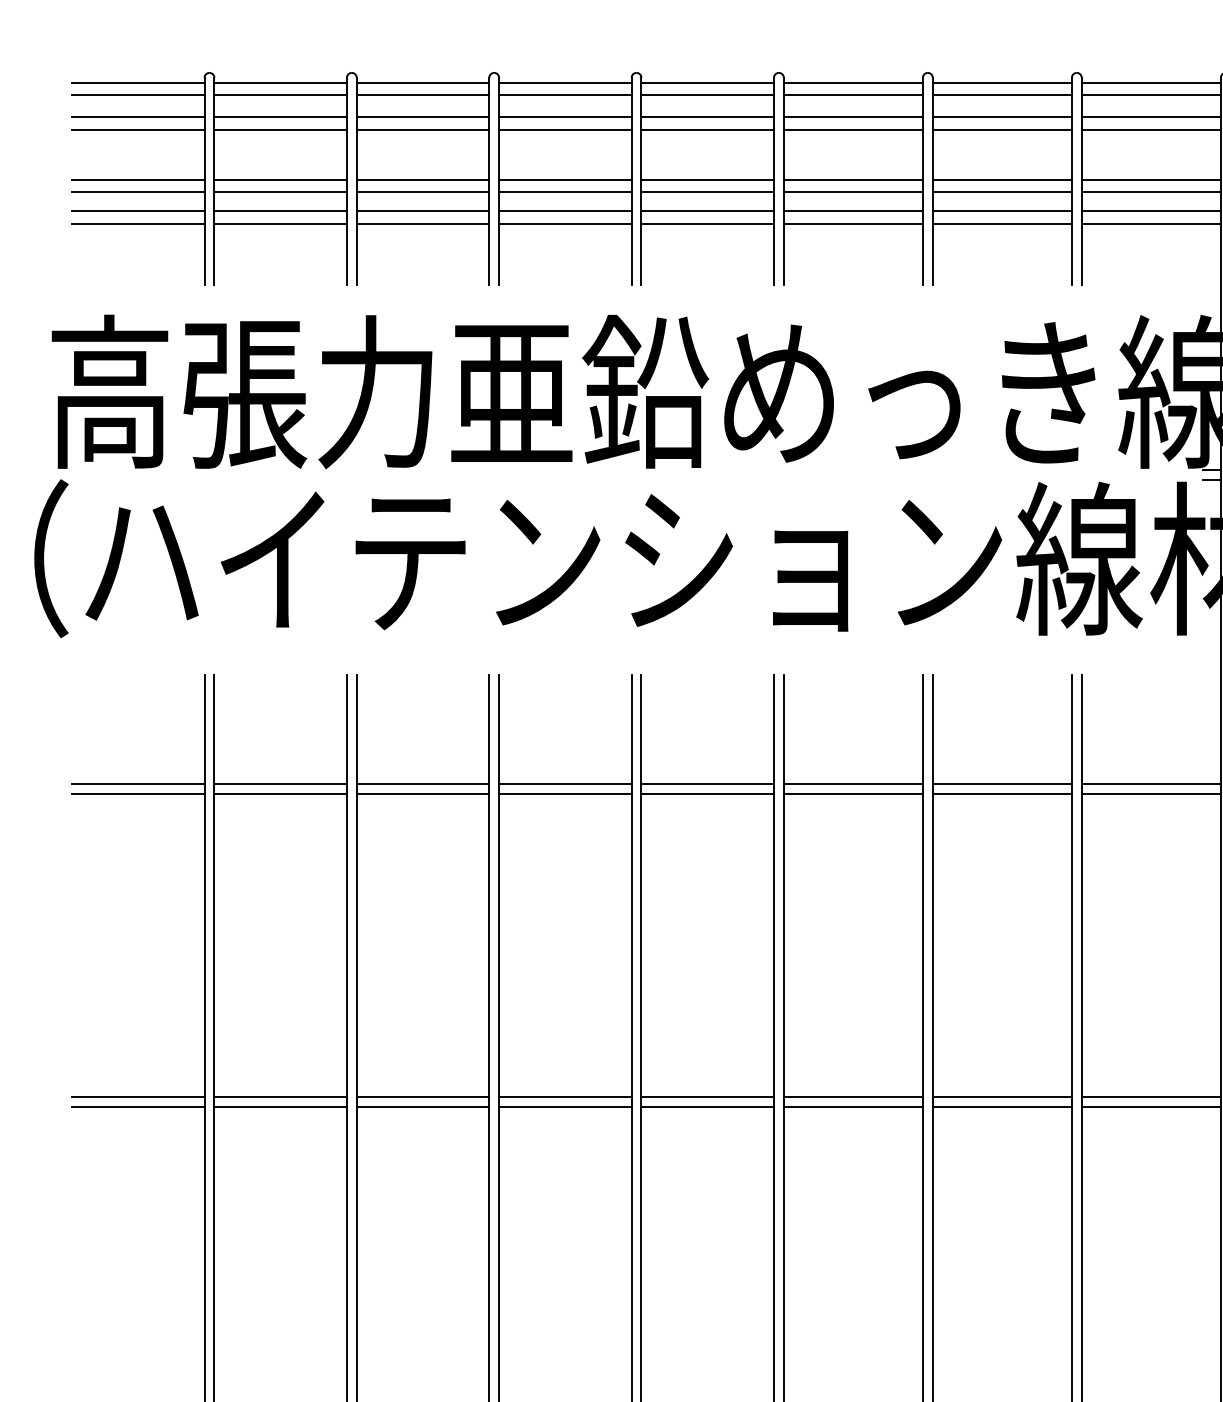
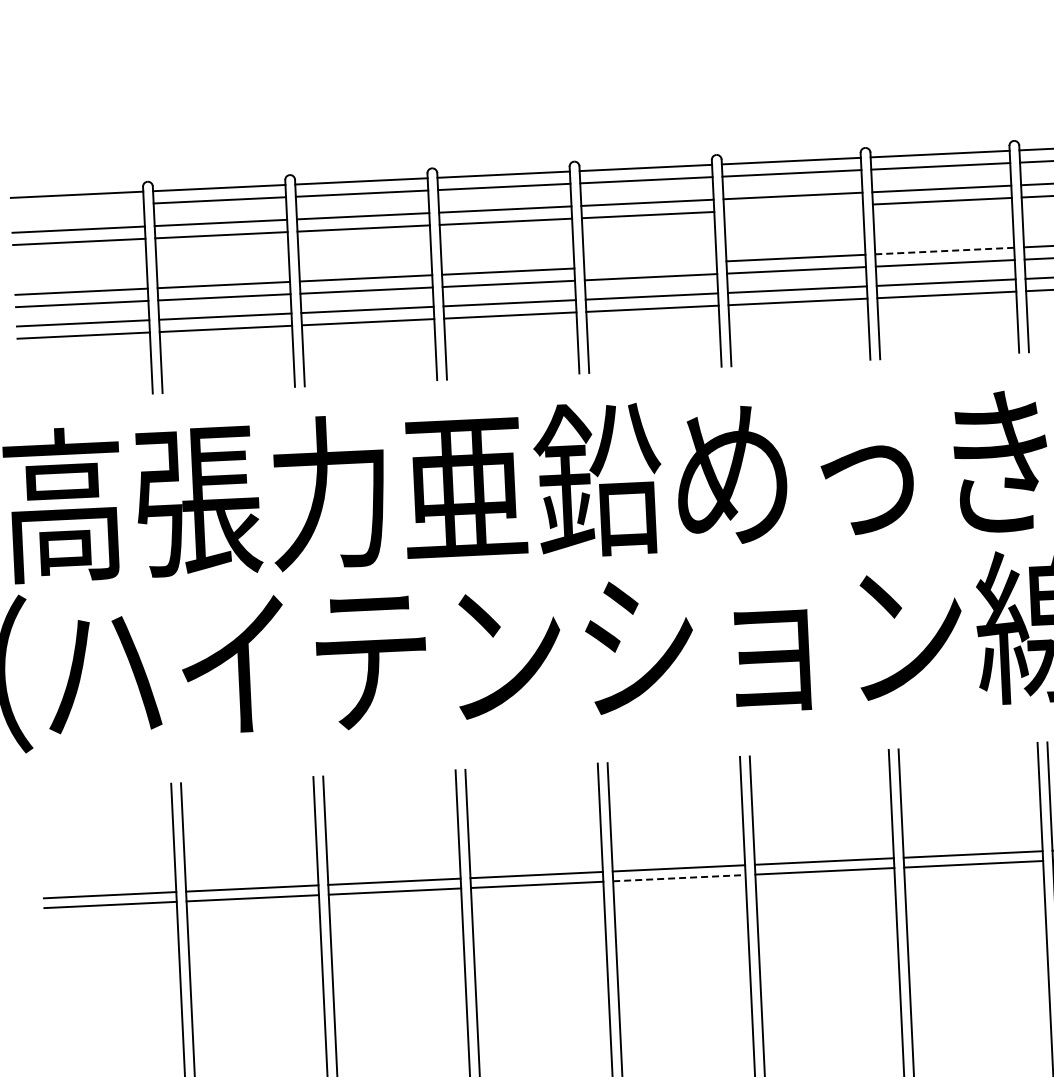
line: (138, 94) -> (77, 206), removed
line: (852, 129) -> (792, 208), removed
line: (707, 179) -> (650, 264), removed
line: (1002, 179) -> (944, 250), solid -> dashed
line: (708, 793) -> (680, 878), solid -> dashed

